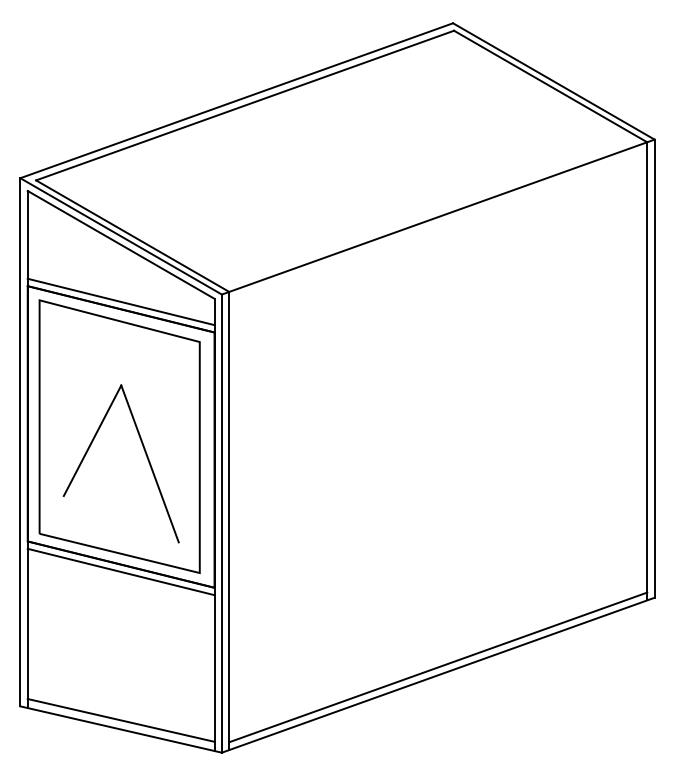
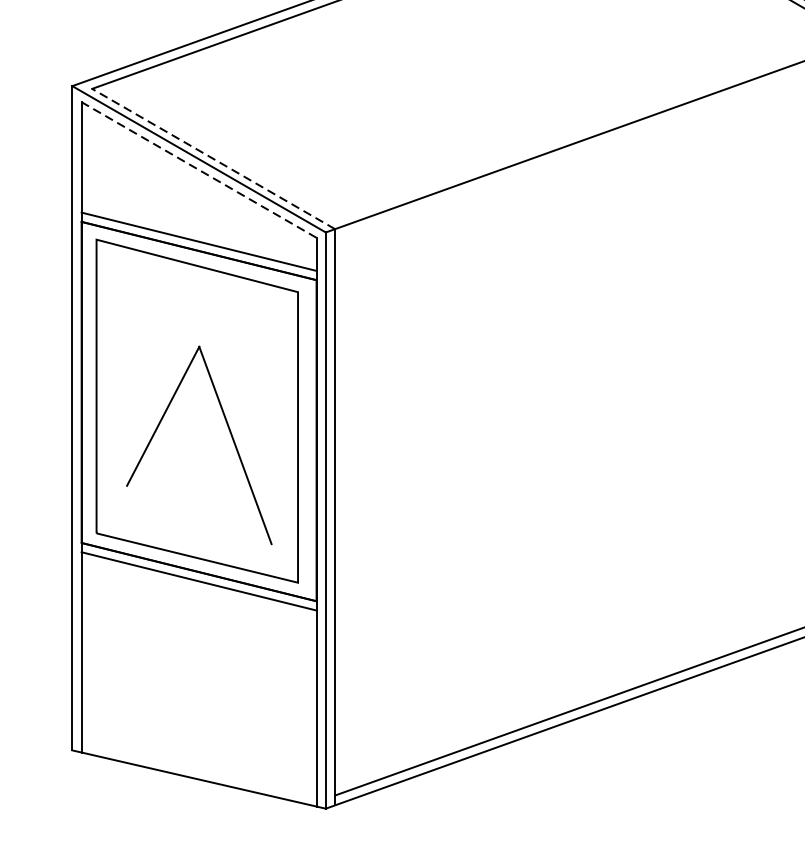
line: (132, 236) -> (213, 159), solid -> dashed
line: (121, 244) -> (199, 169), solid -> dashed
line: (120, 719) -> (198, 766), removed

